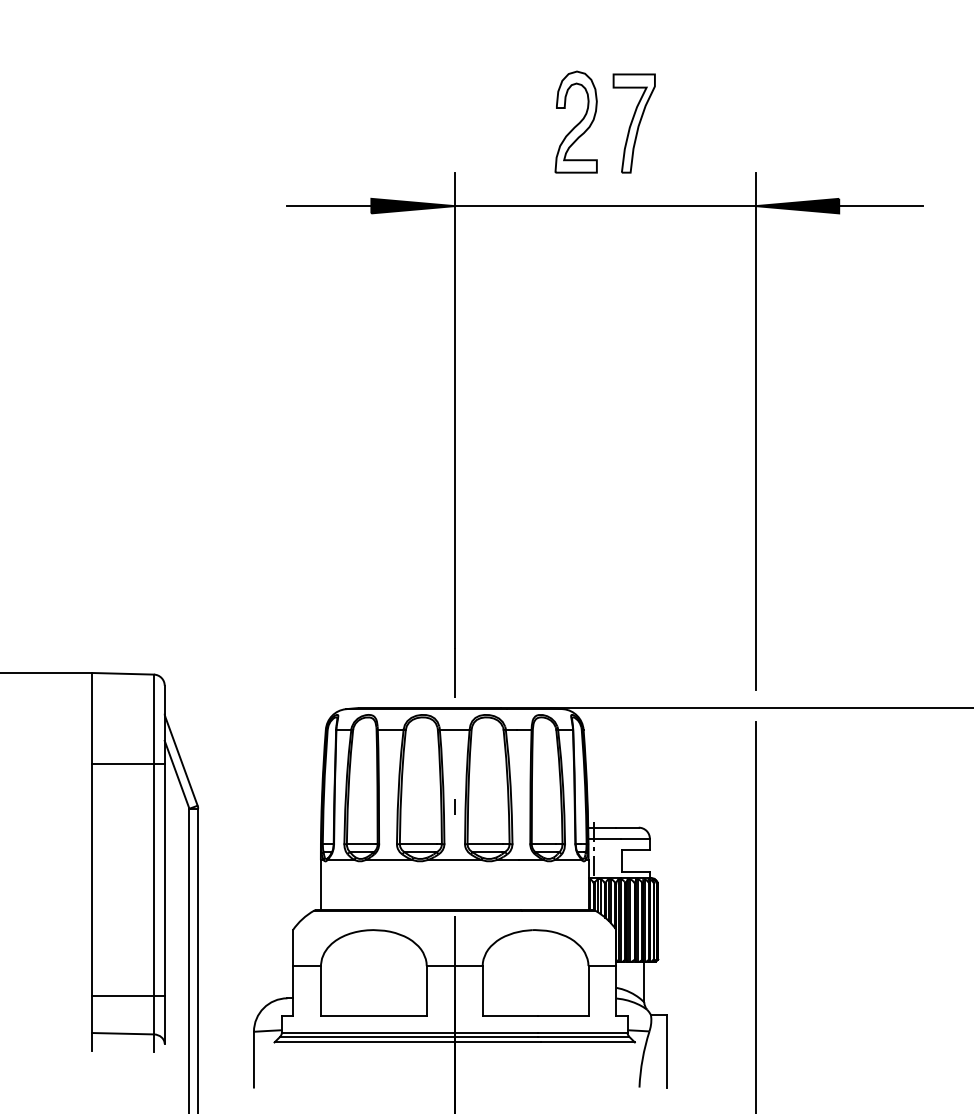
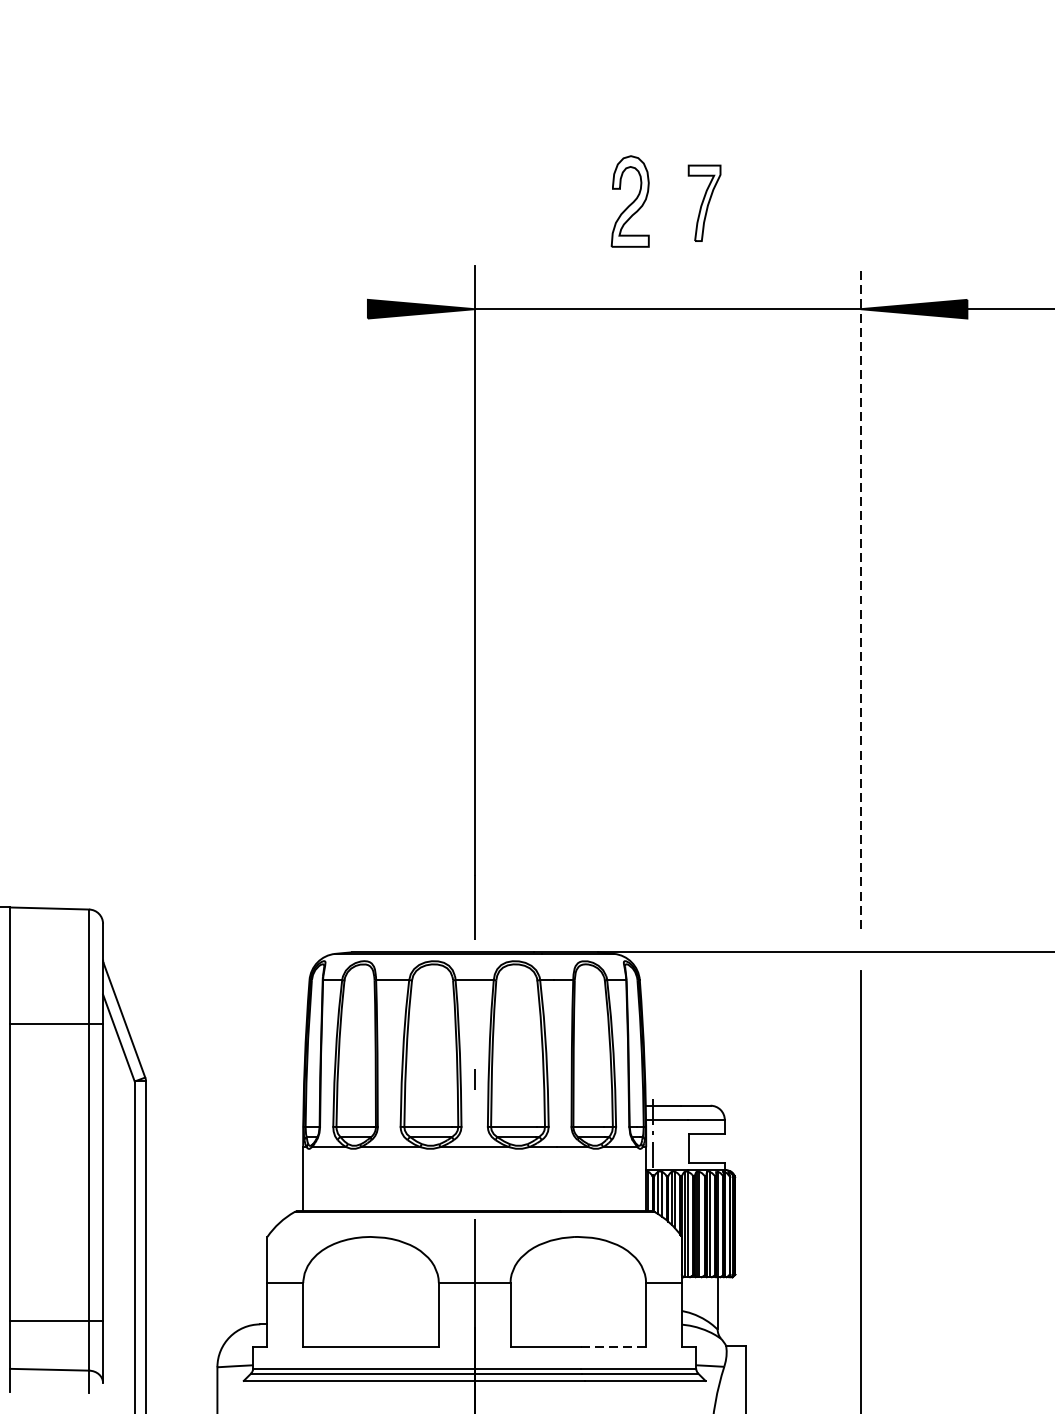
part: (575, 121) -> (629, 200), size x0.7
part: (633, 123) -> (703, 203), size x0.6
line: (329, 206) -> (314, 309), removed
line: (755, 430) -> (860, 596), solid -> dashed
line: (562, 1016) -> (612, 1347), solid -> dashed

